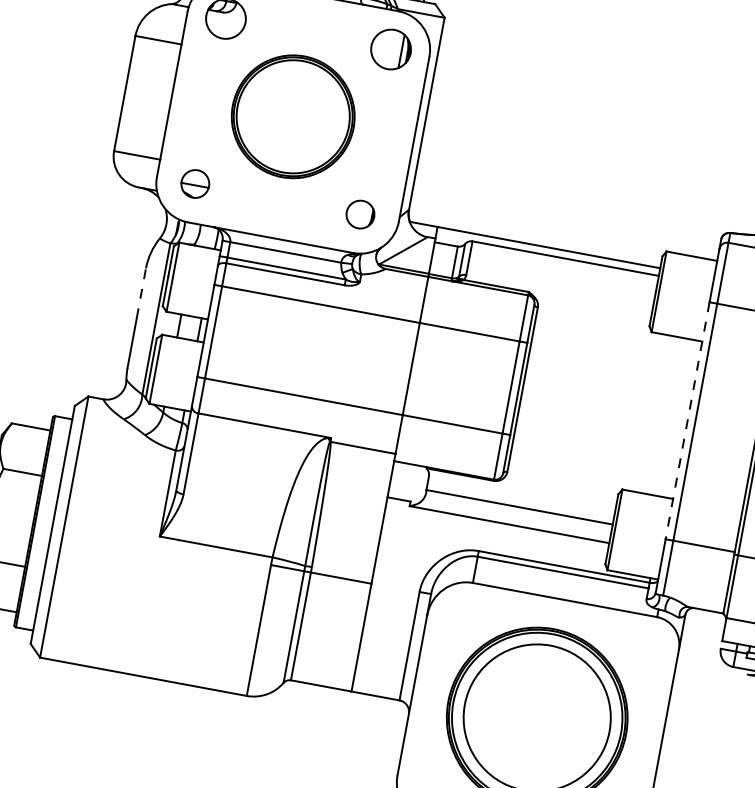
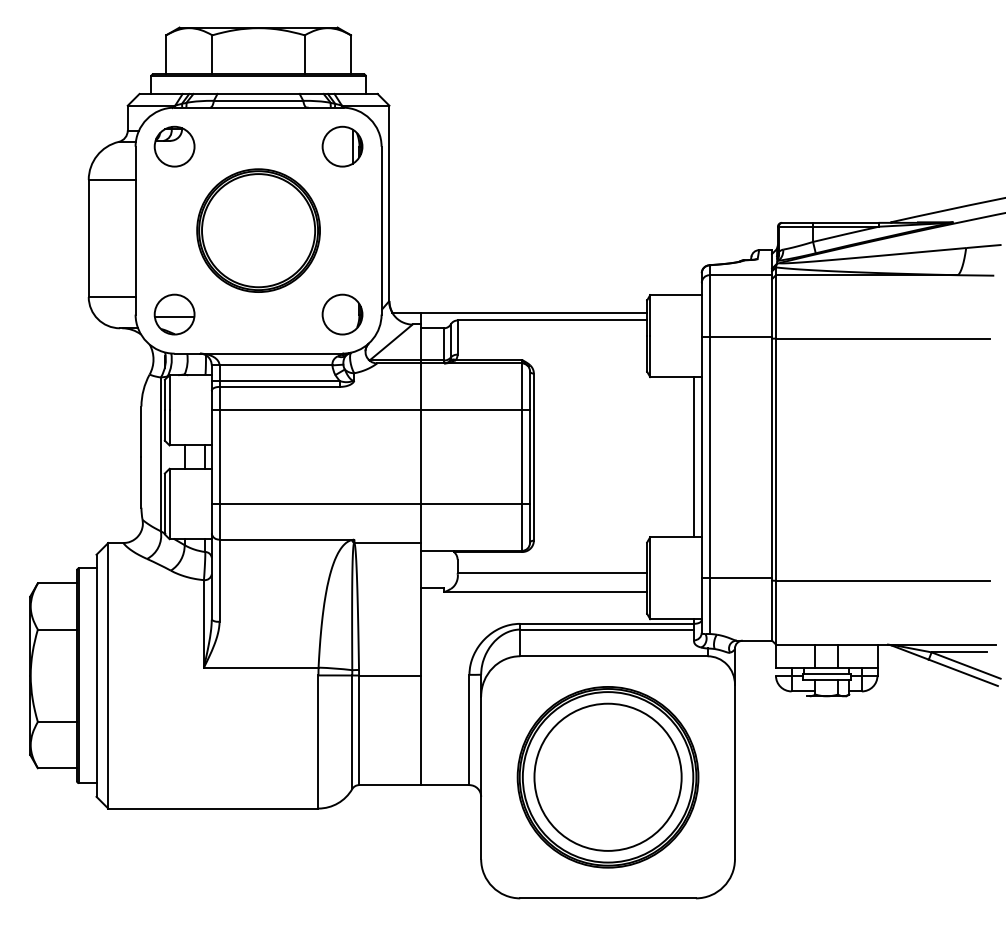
part: (195, 183) -> (174, 314), size x1.43
part: (360, 214) -> (342, 314), size x1.43
line: (141, 292) -> (141, 431), dashed -> solid
line: (679, 419) -> (693, 457), added
line: (687, 420) -> (701, 457), dashed -> solid

